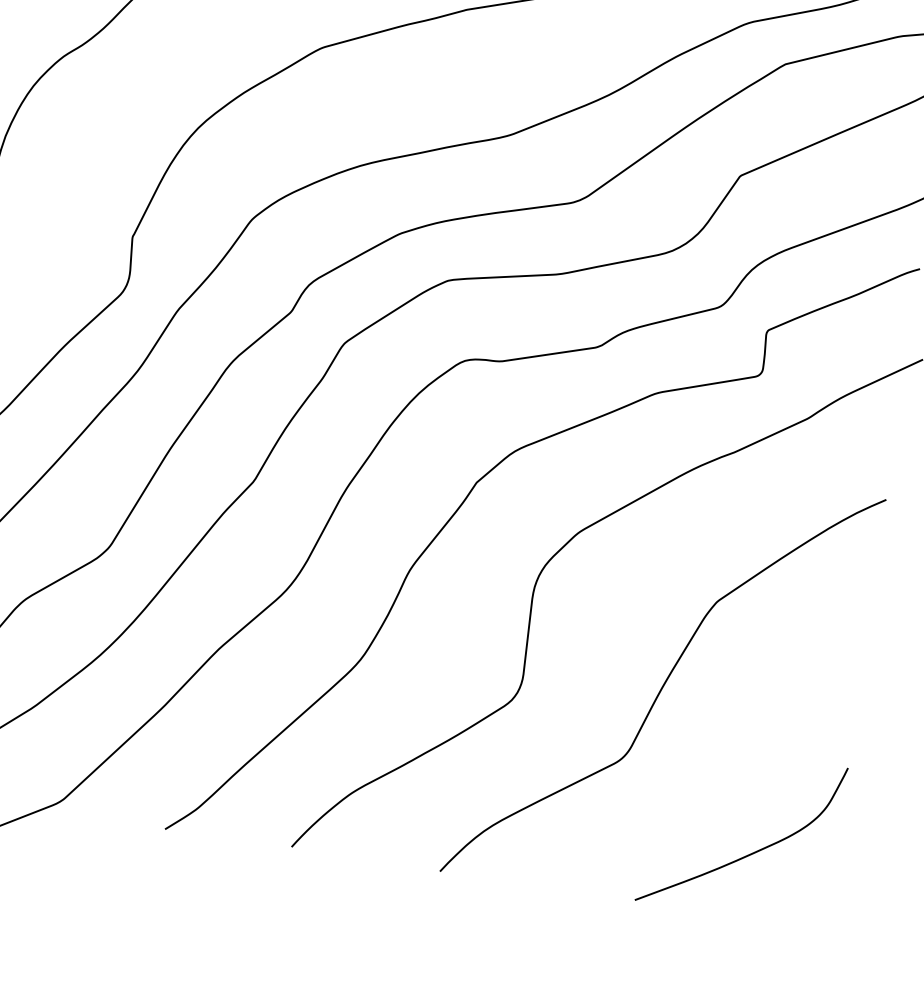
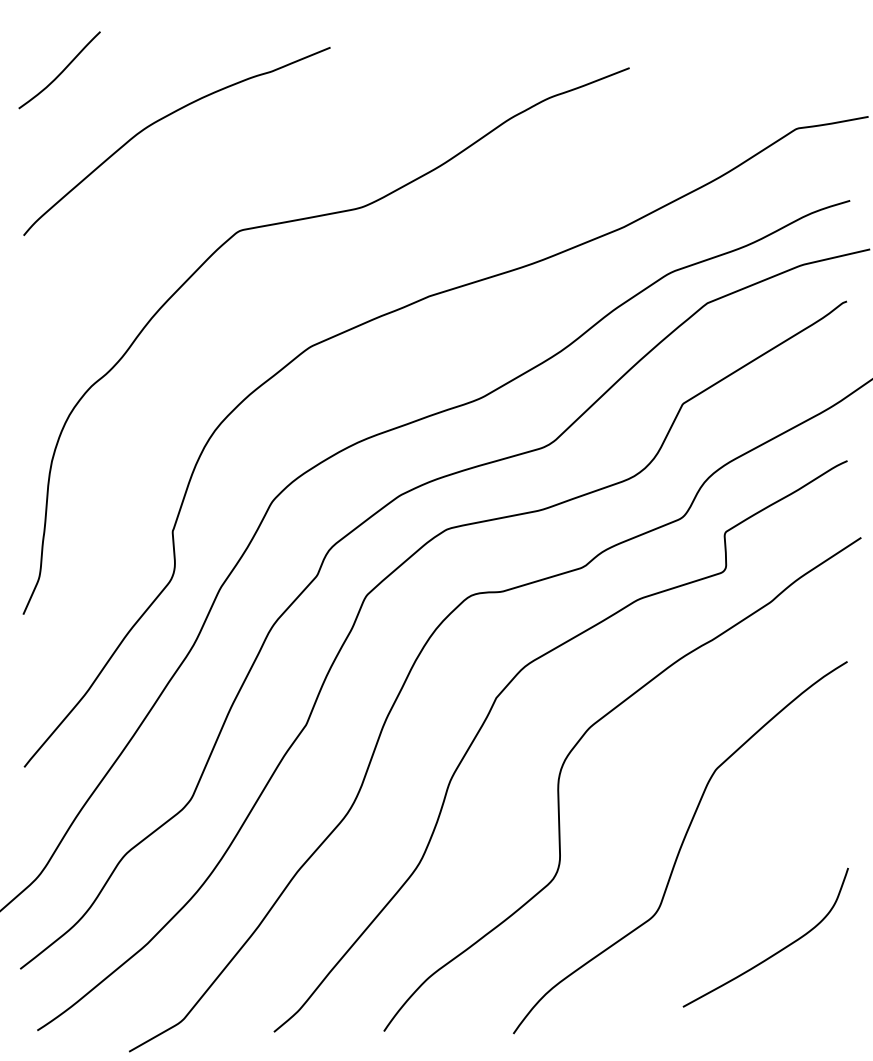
curve: (750, 852) -> (775, 952), moved

